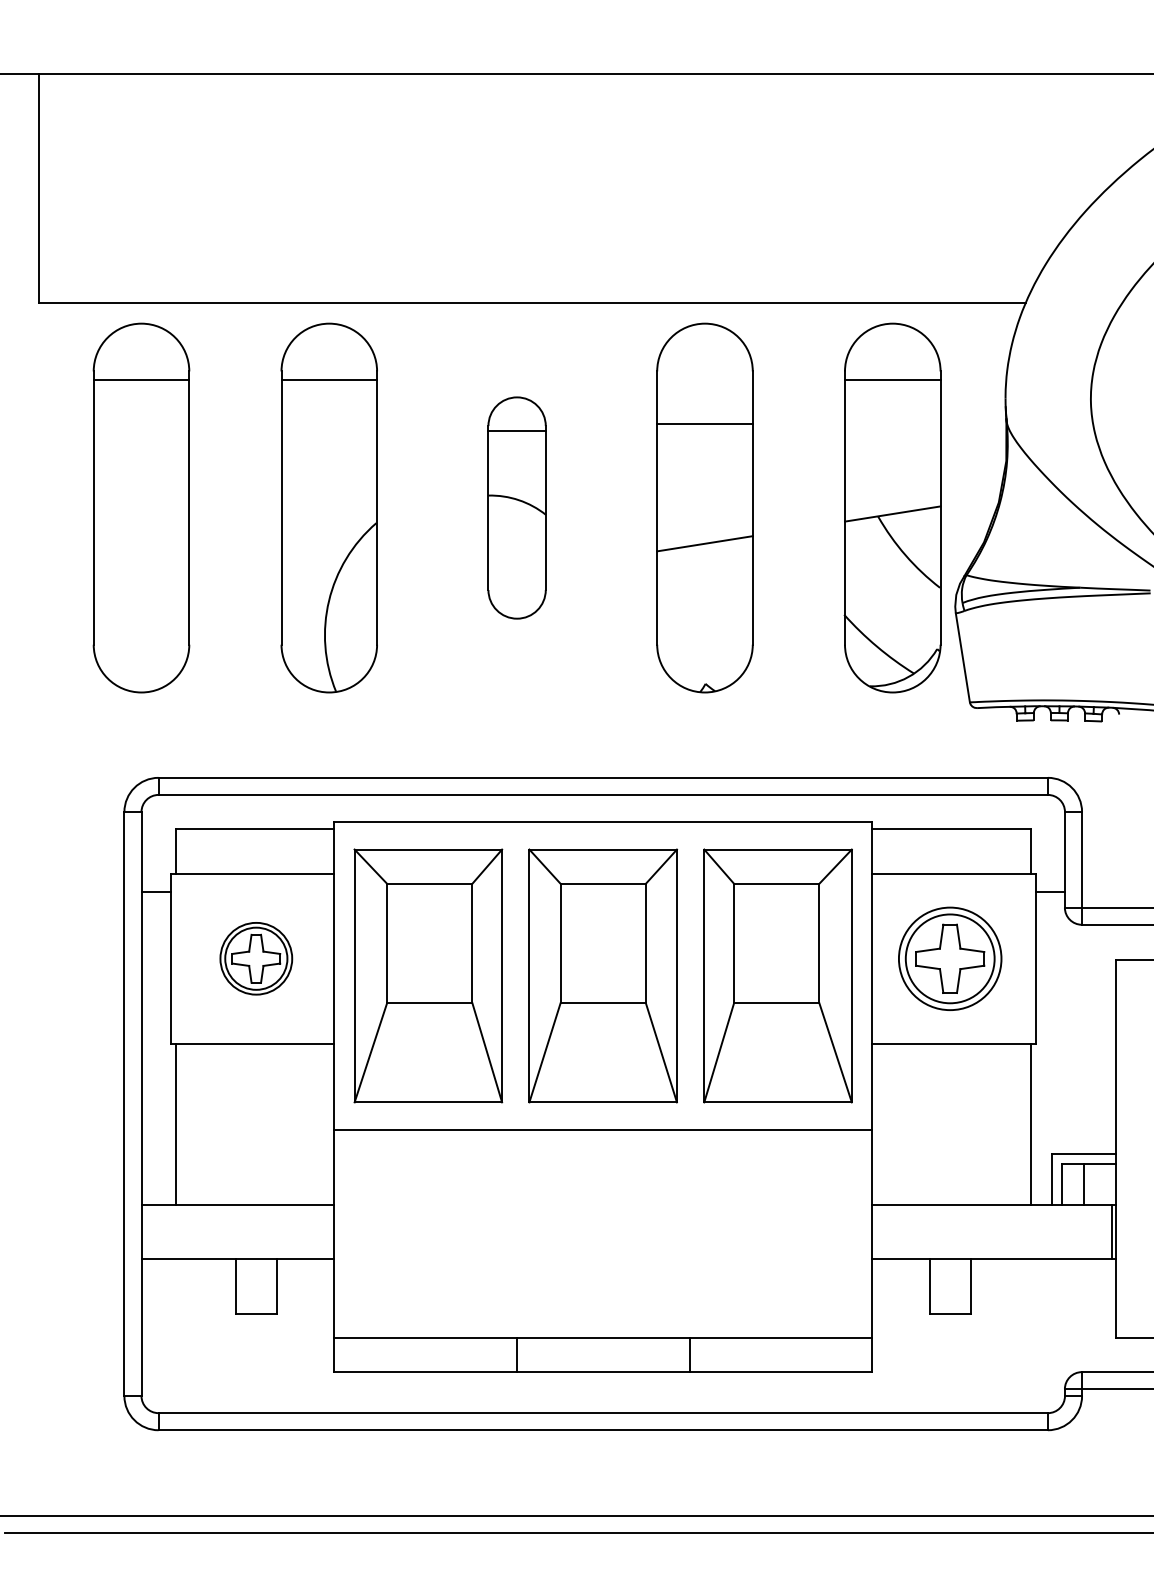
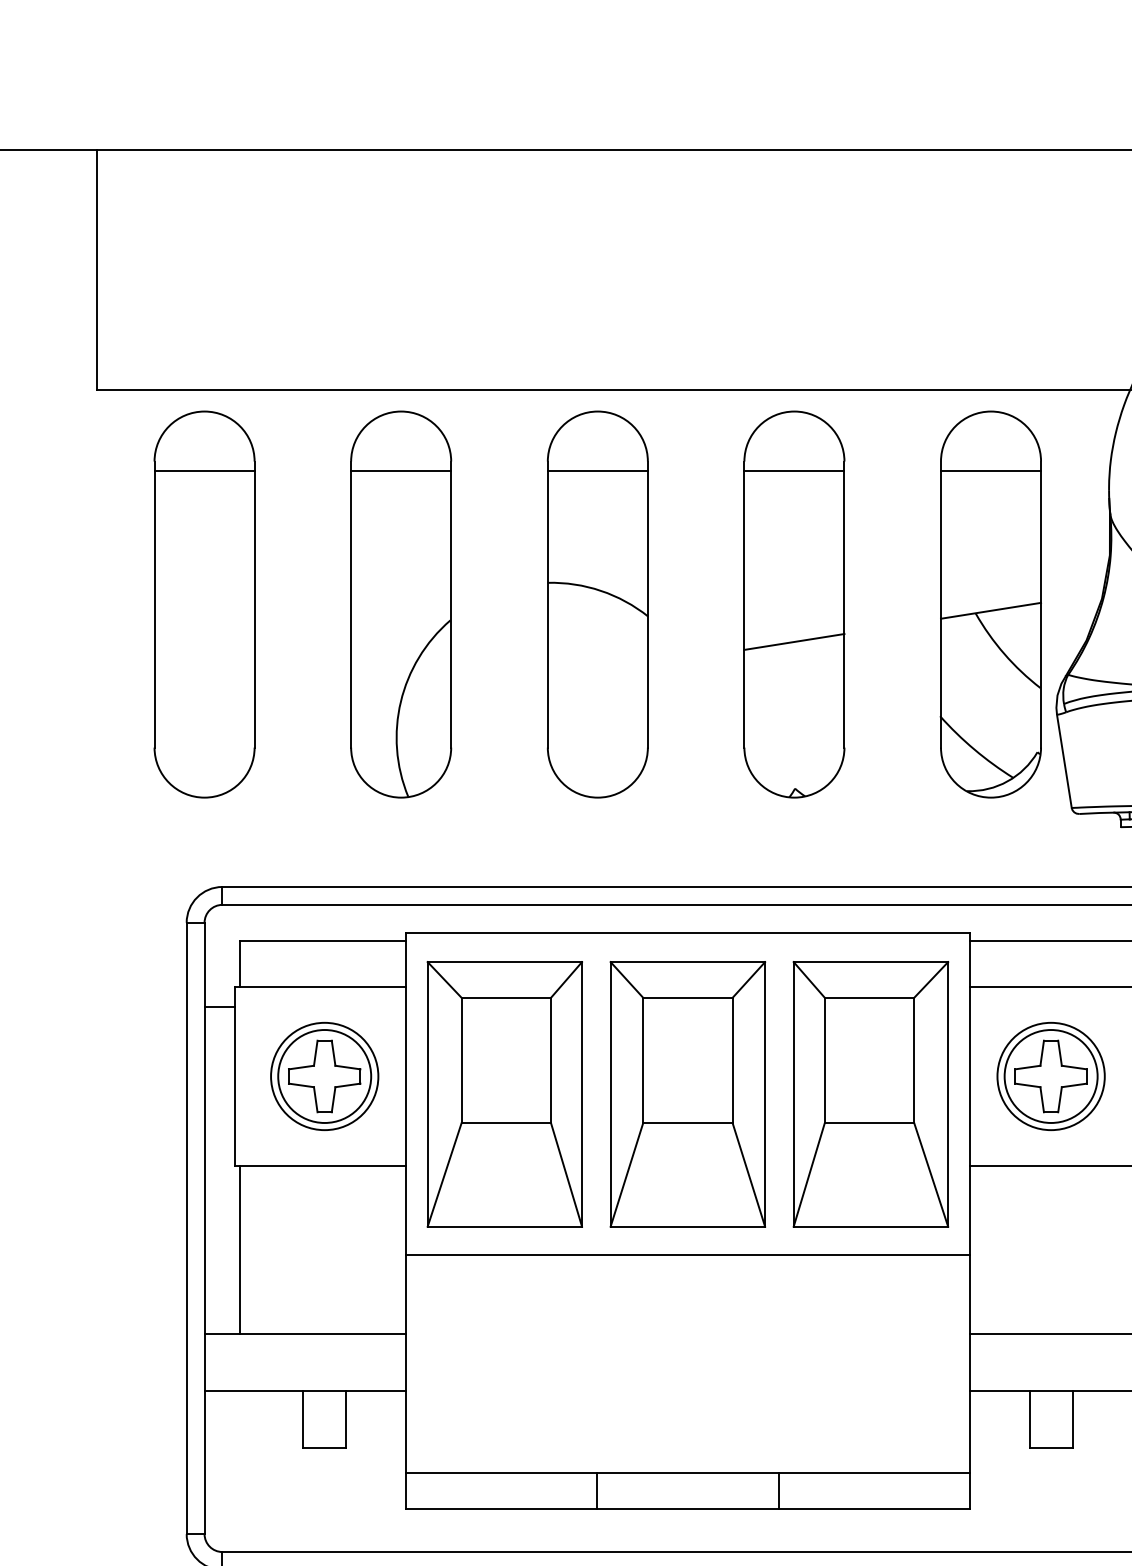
line: (704, 424) -> (793, 471), moved
part: (516, 507) -> (597, 603), size x1.67
part: (256, 958) -> (324, 1076), size x1.43

